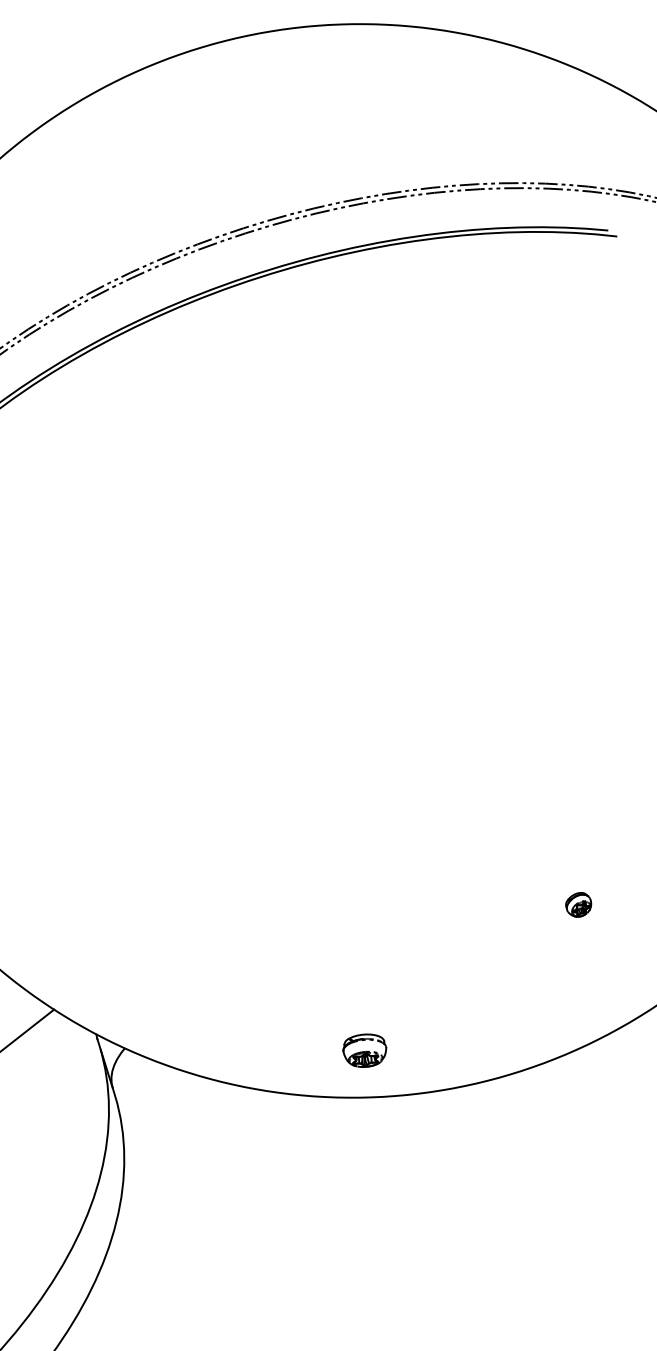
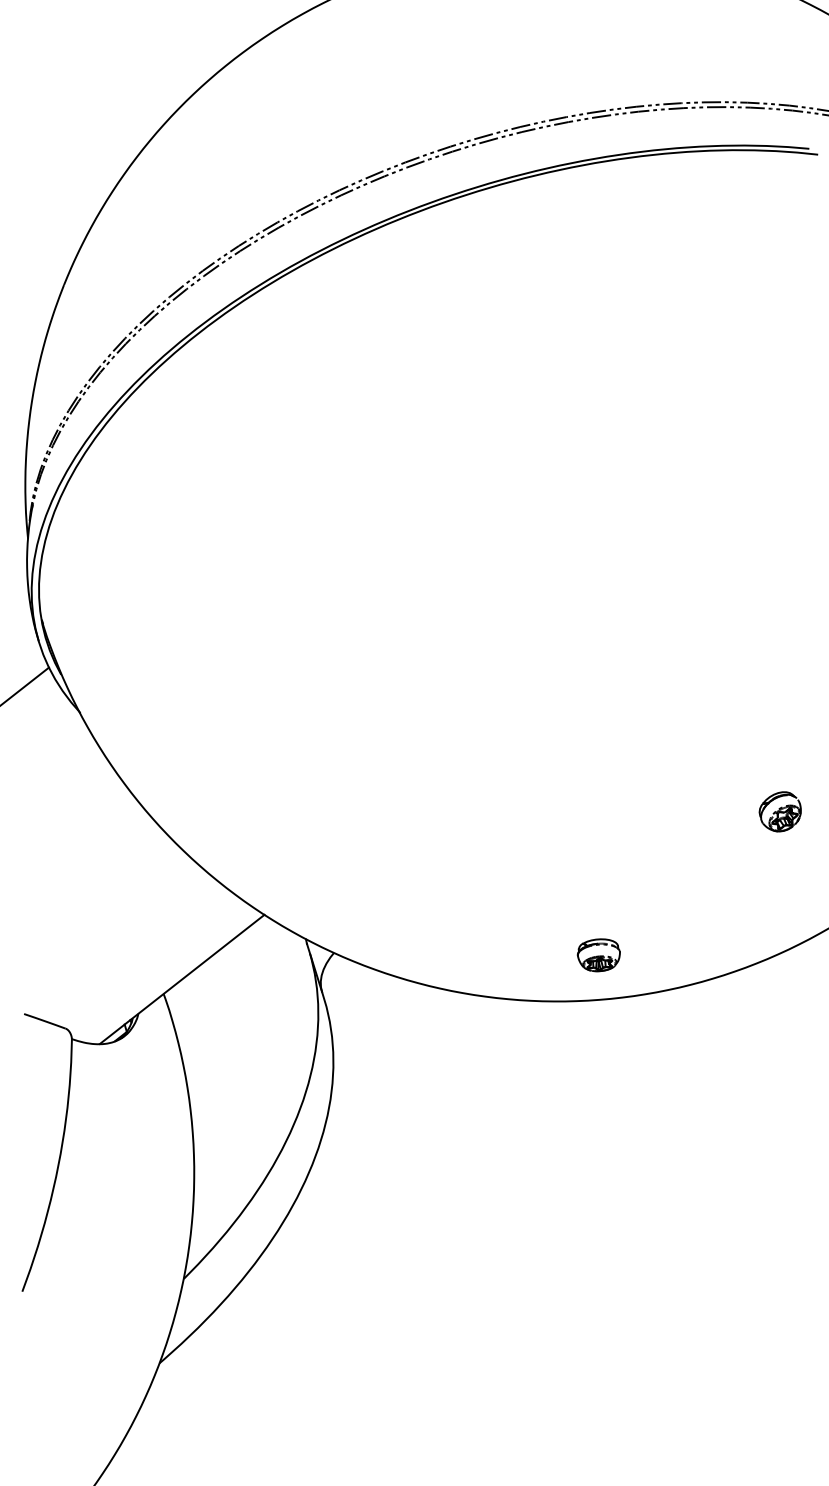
part: (577, 904) -> (779, 811), size x1.67
part: (364, 1050) -> (598, 955), moved

